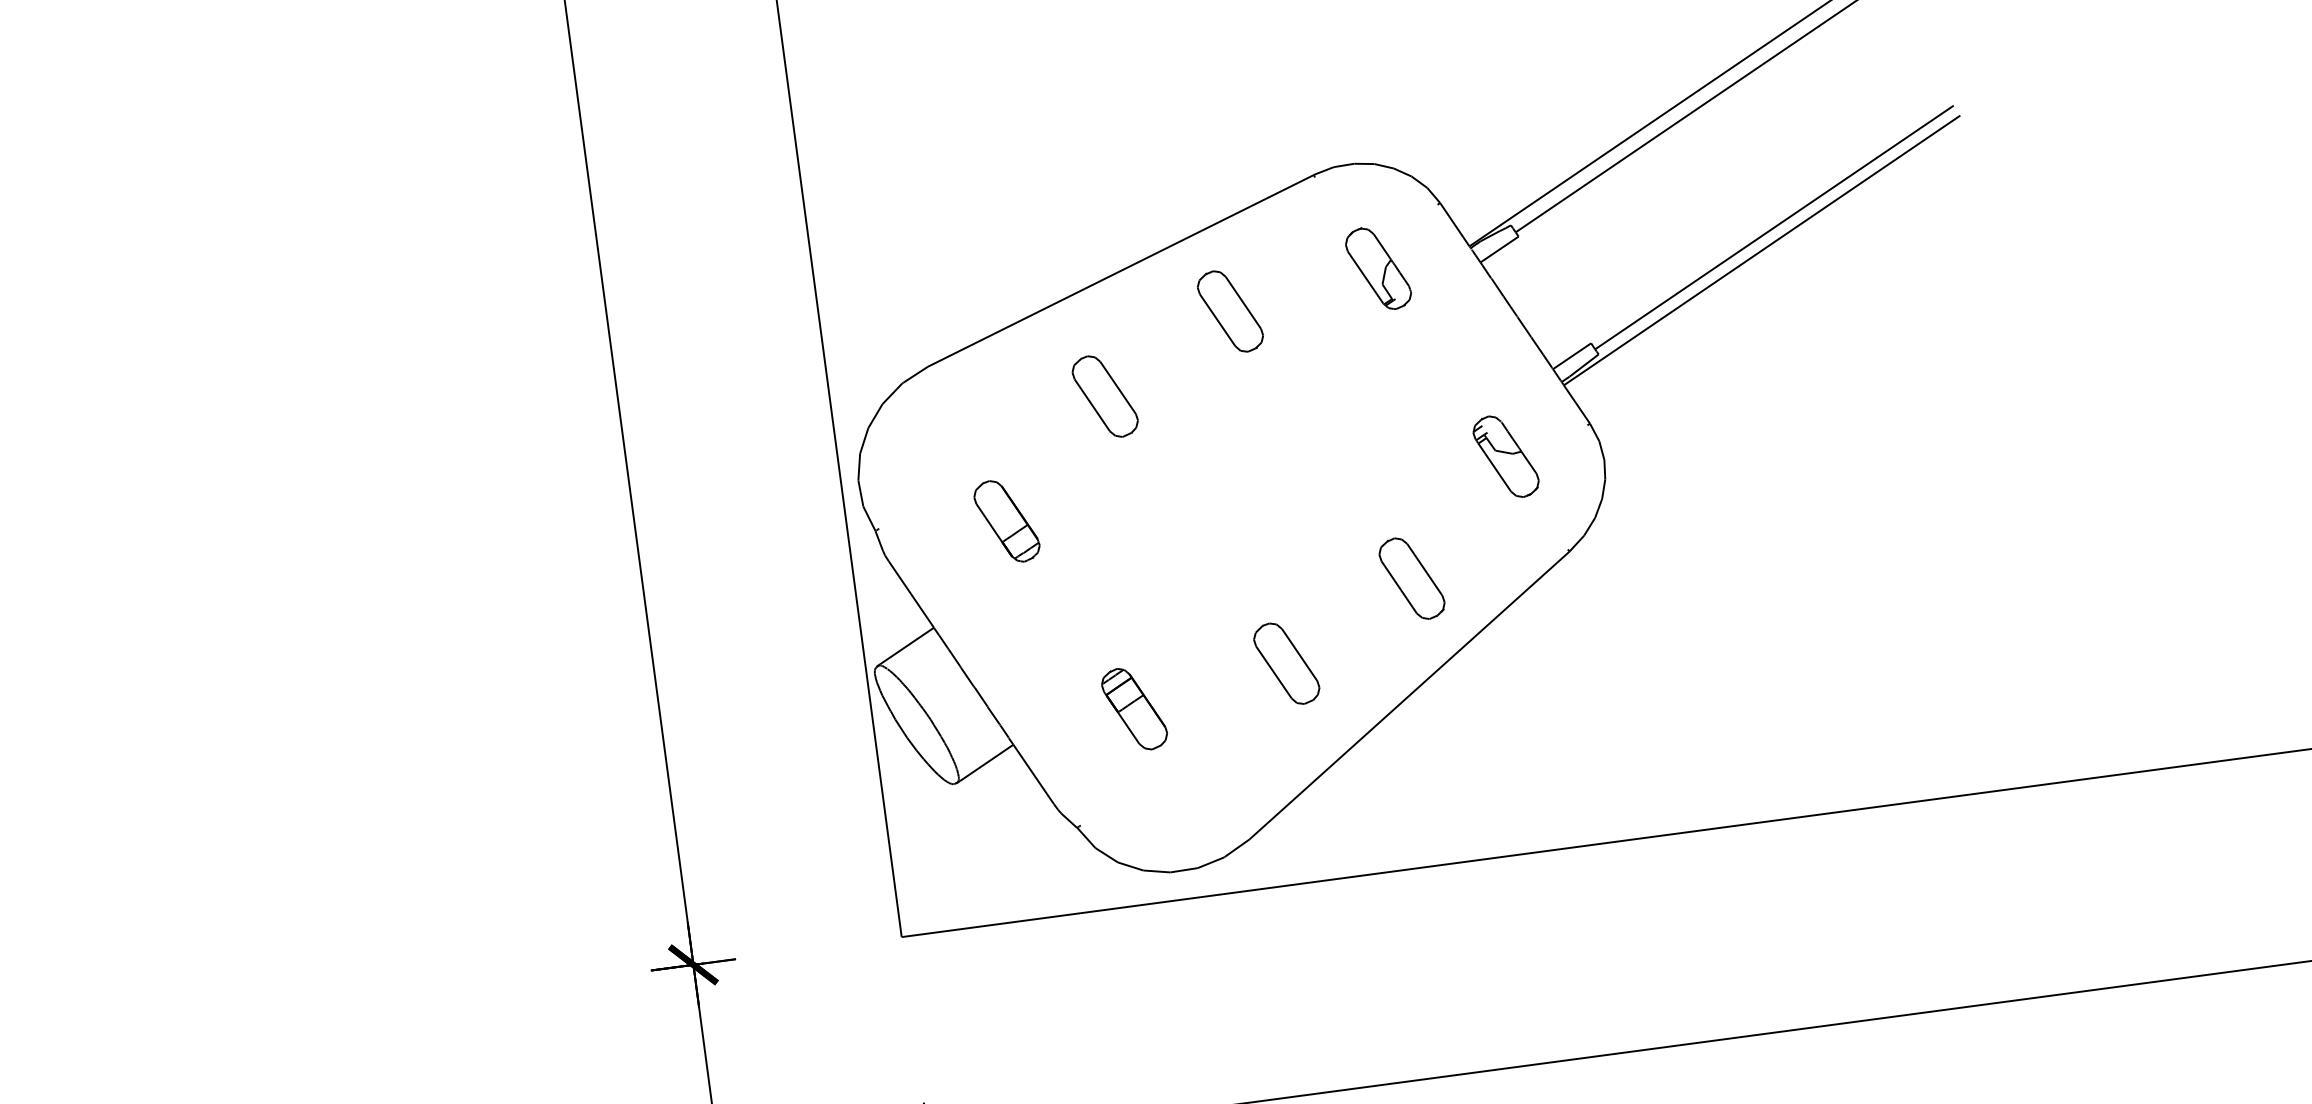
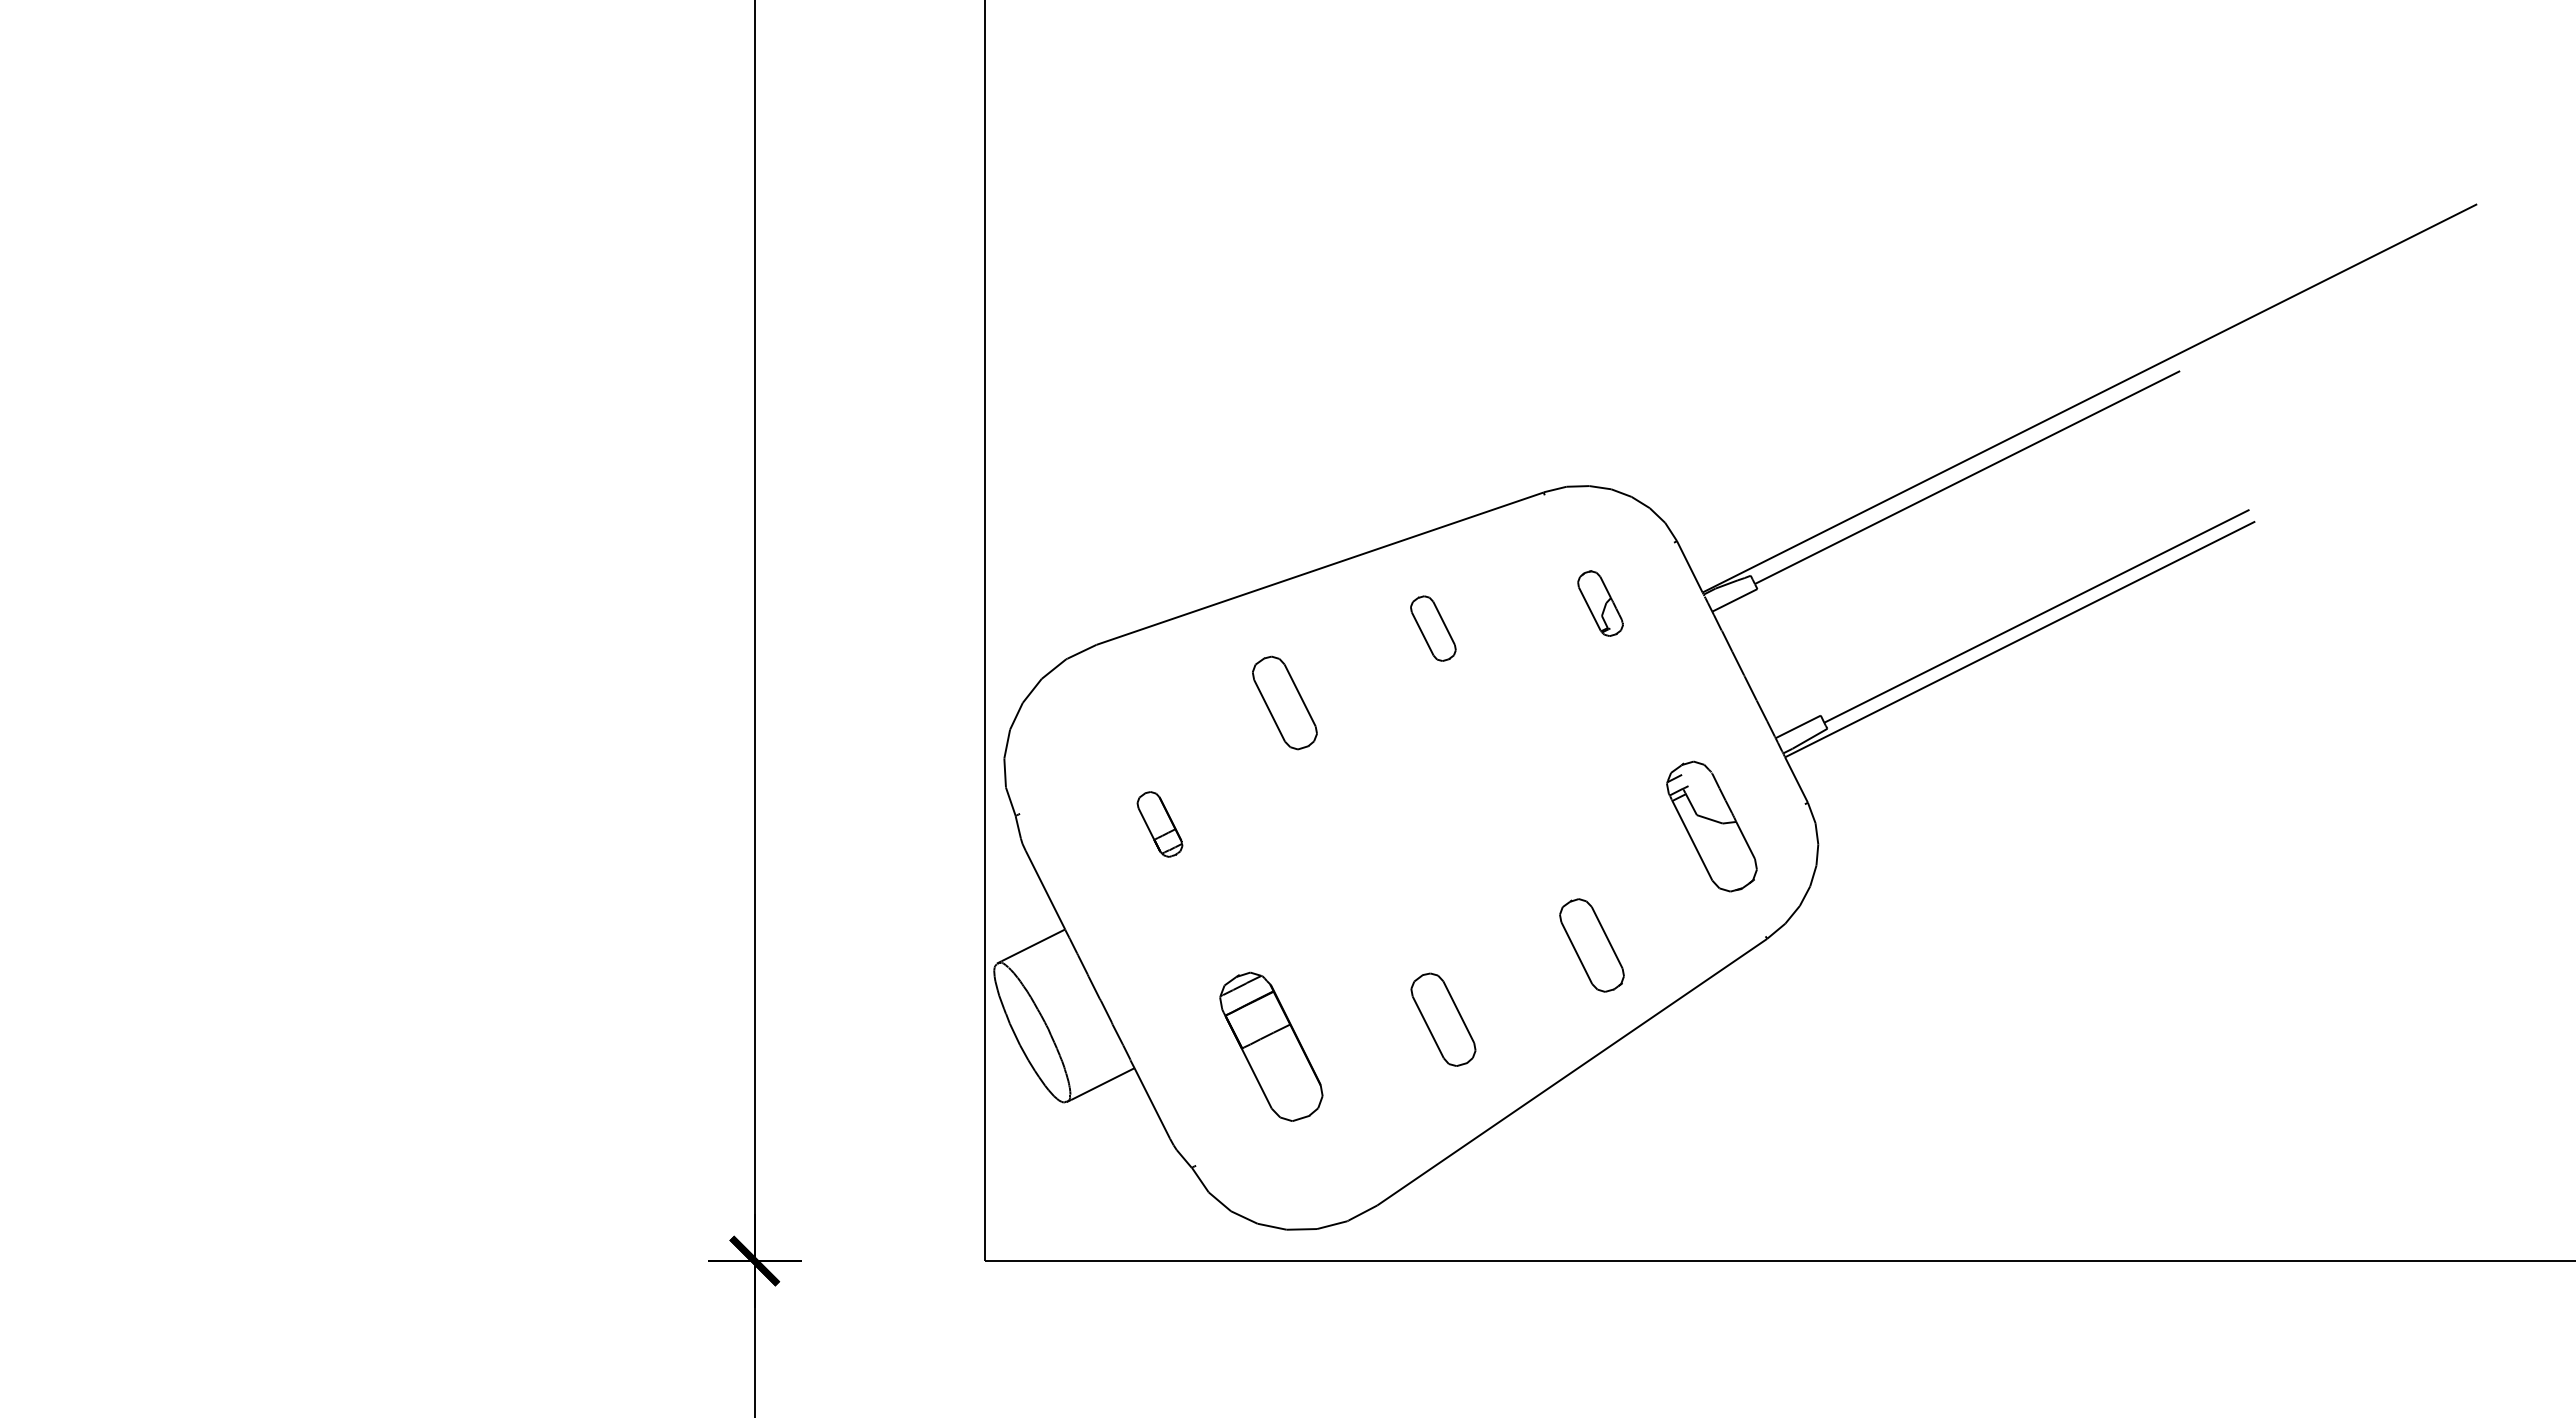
part: (1378, 268) -> (1600, 603), size x0.7
part: (1230, 311) -> (1433, 628), size x0.7
part: (1505, 456) -> (1711, 826), size x1.4
part: (1006, 521) -> (1159, 824), size x0.7
part: (1134, 709) -> (1271, 1047), size x1.6

